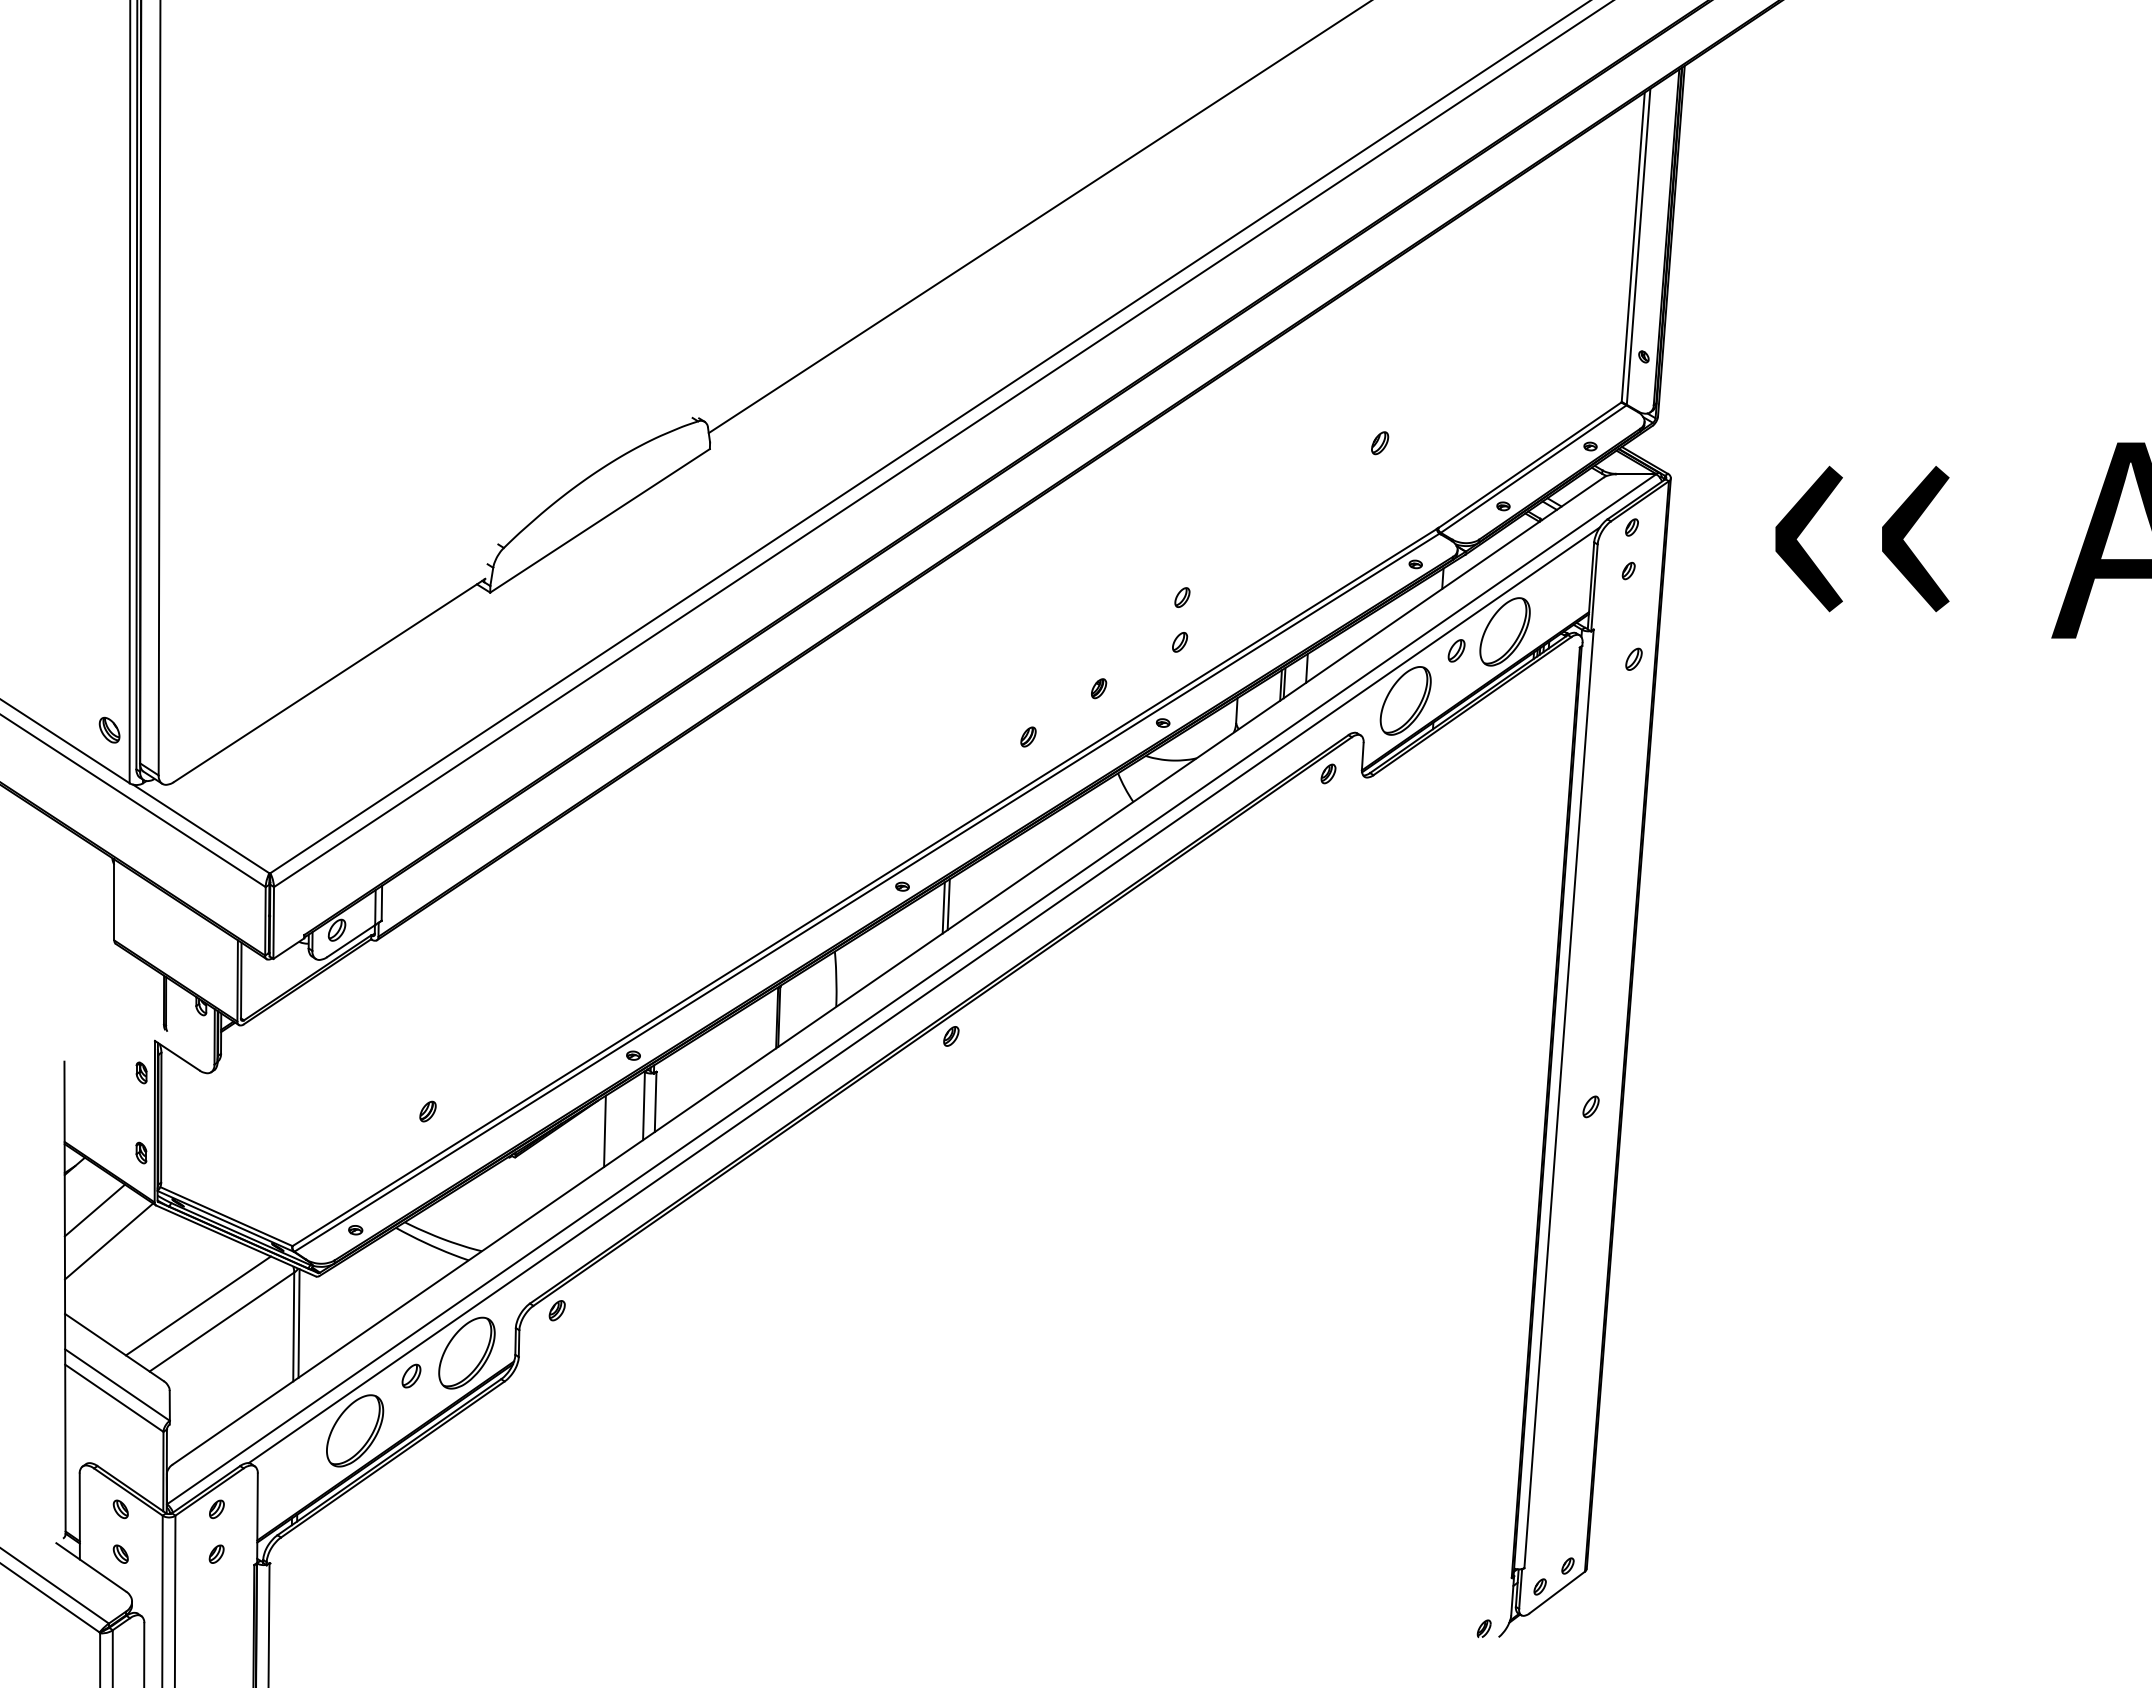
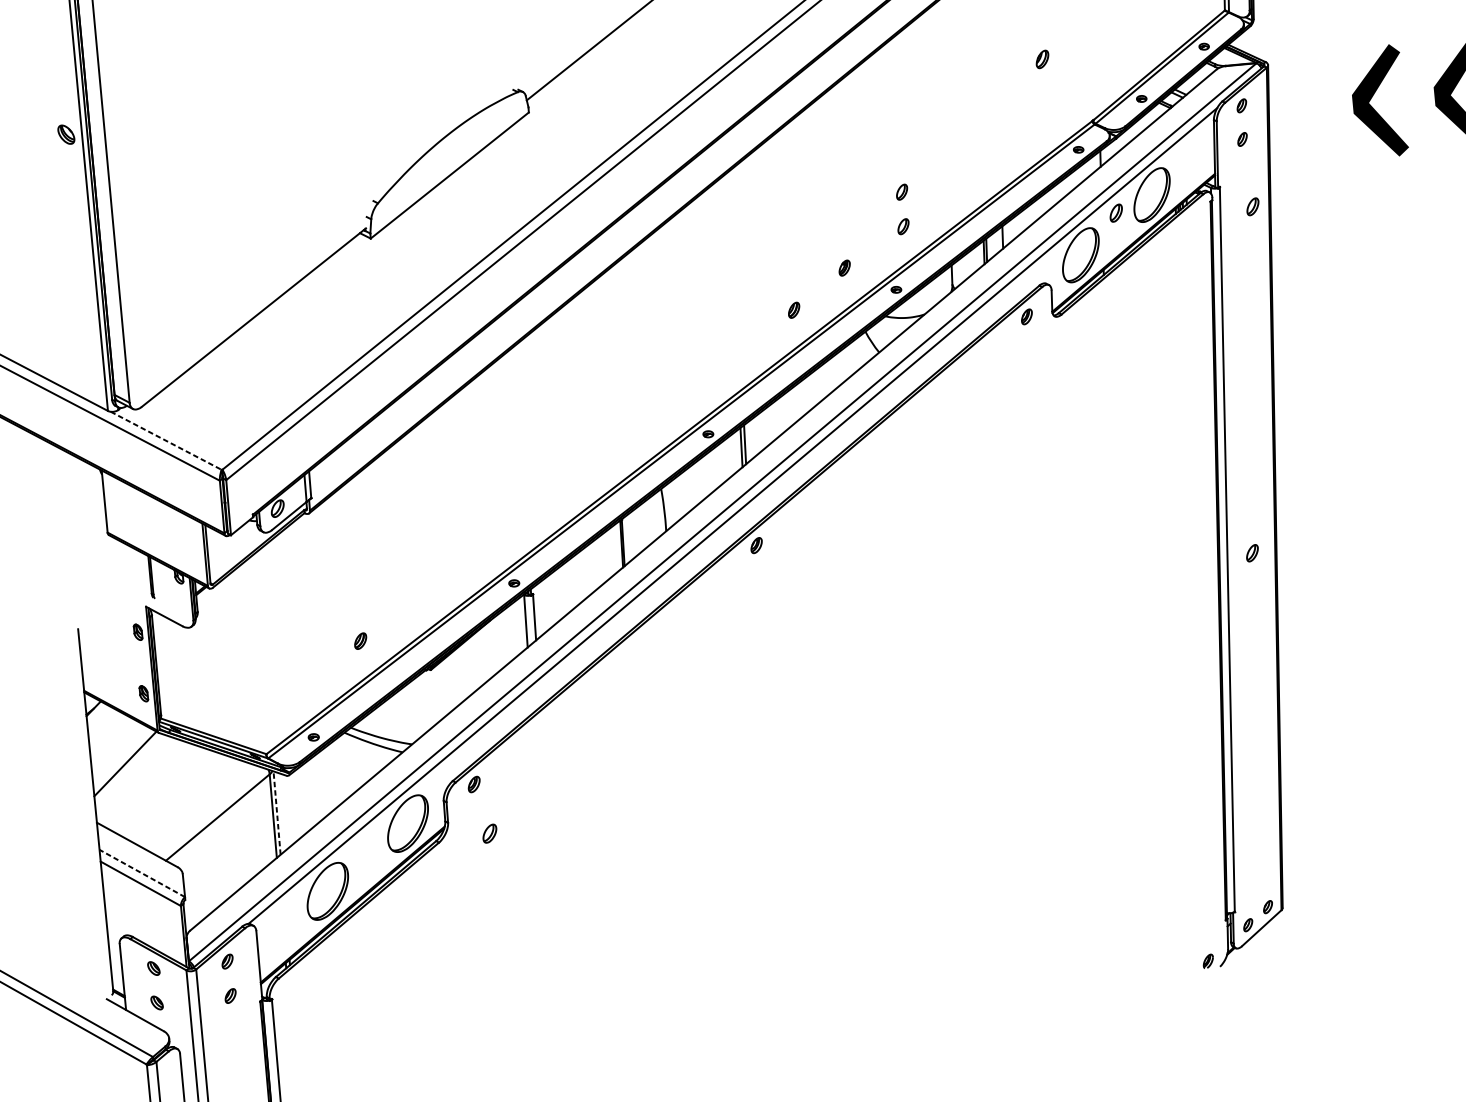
part: (109, 729) -> (66, 134), moved
line: (201, 829) -> (166, 441), solid -> dashed
line: (604, 1131) -> (497, 643), removed
line: (94, 1210) -> (111, 741), removed
line: (197, 1305) -> (197, 806), removed
line: (299, 1323) -> (277, 813), solid -> dashed
part: (411, 1375) -> (489, 833), moved
line: (117, 1384) -> (142, 873), solid -> dashed

